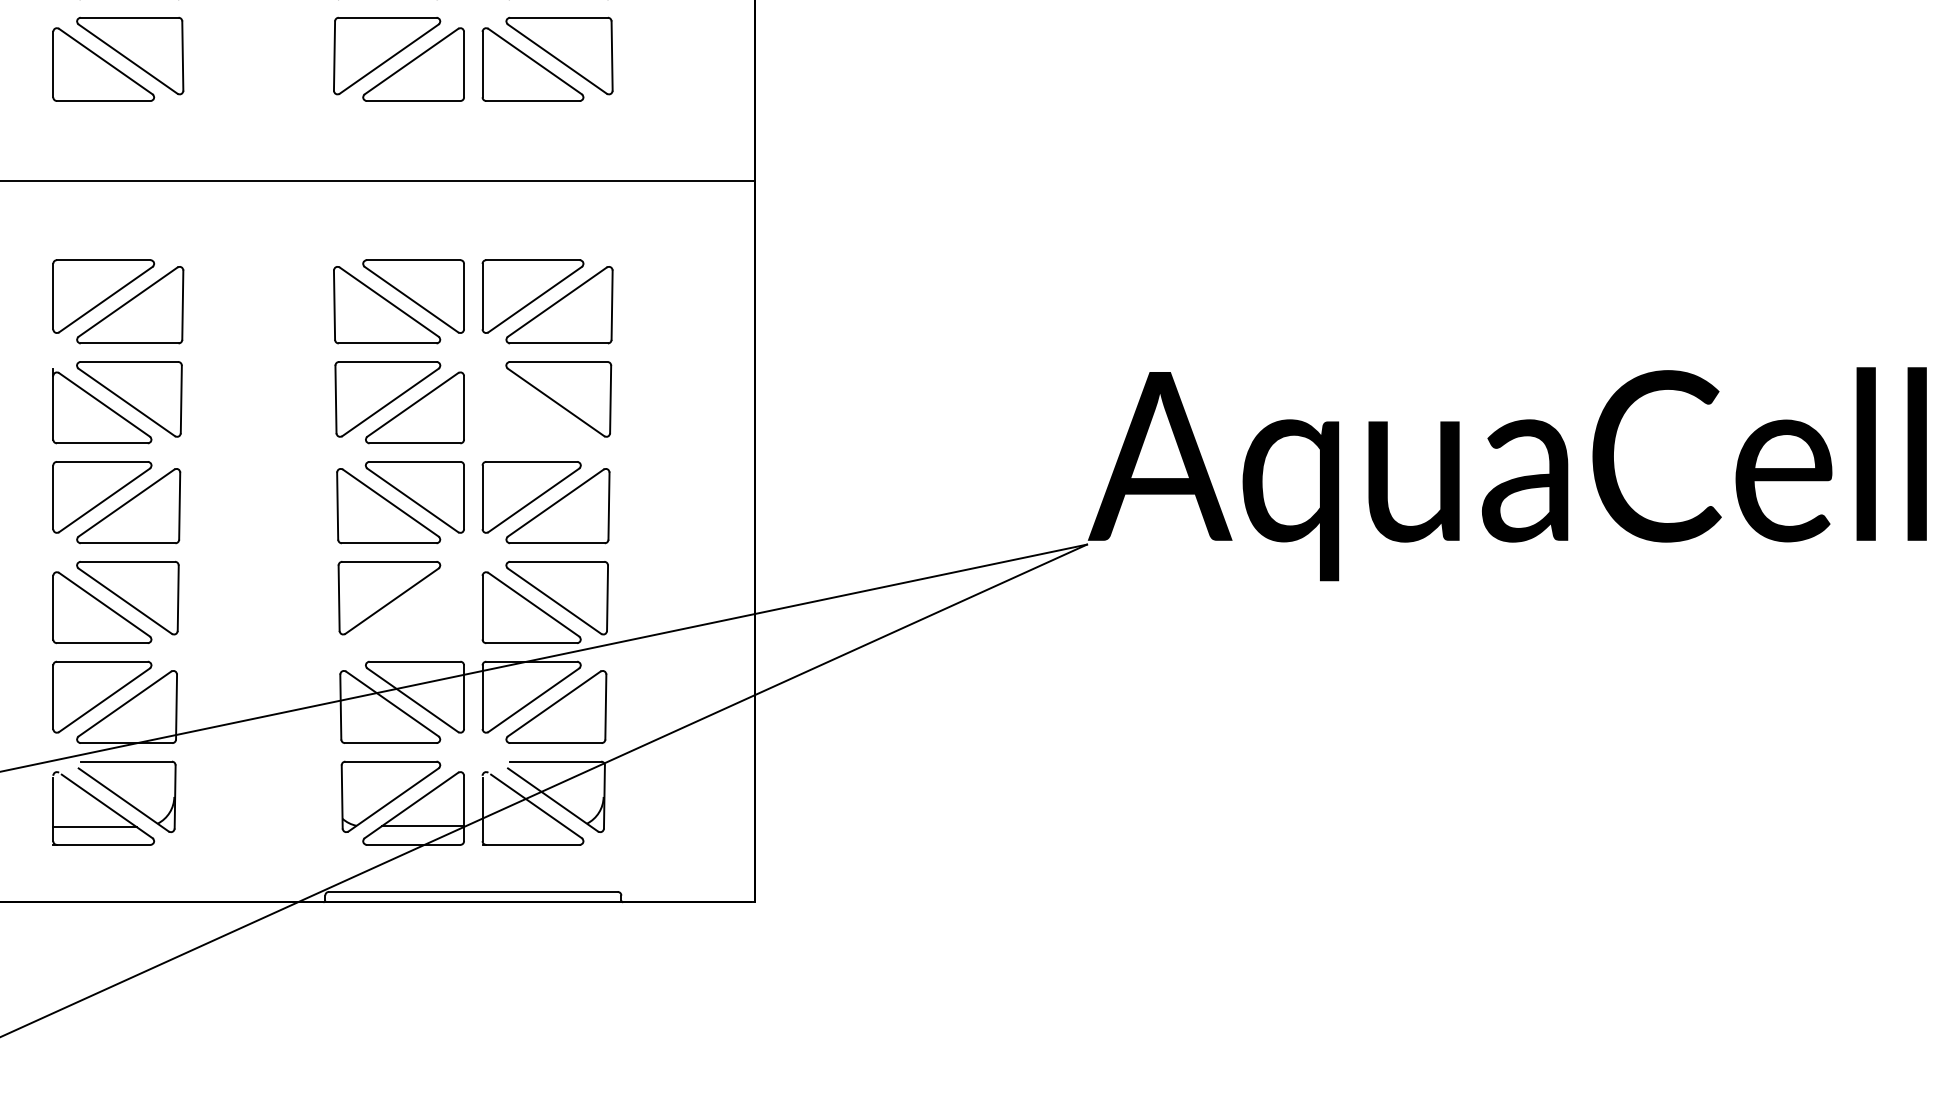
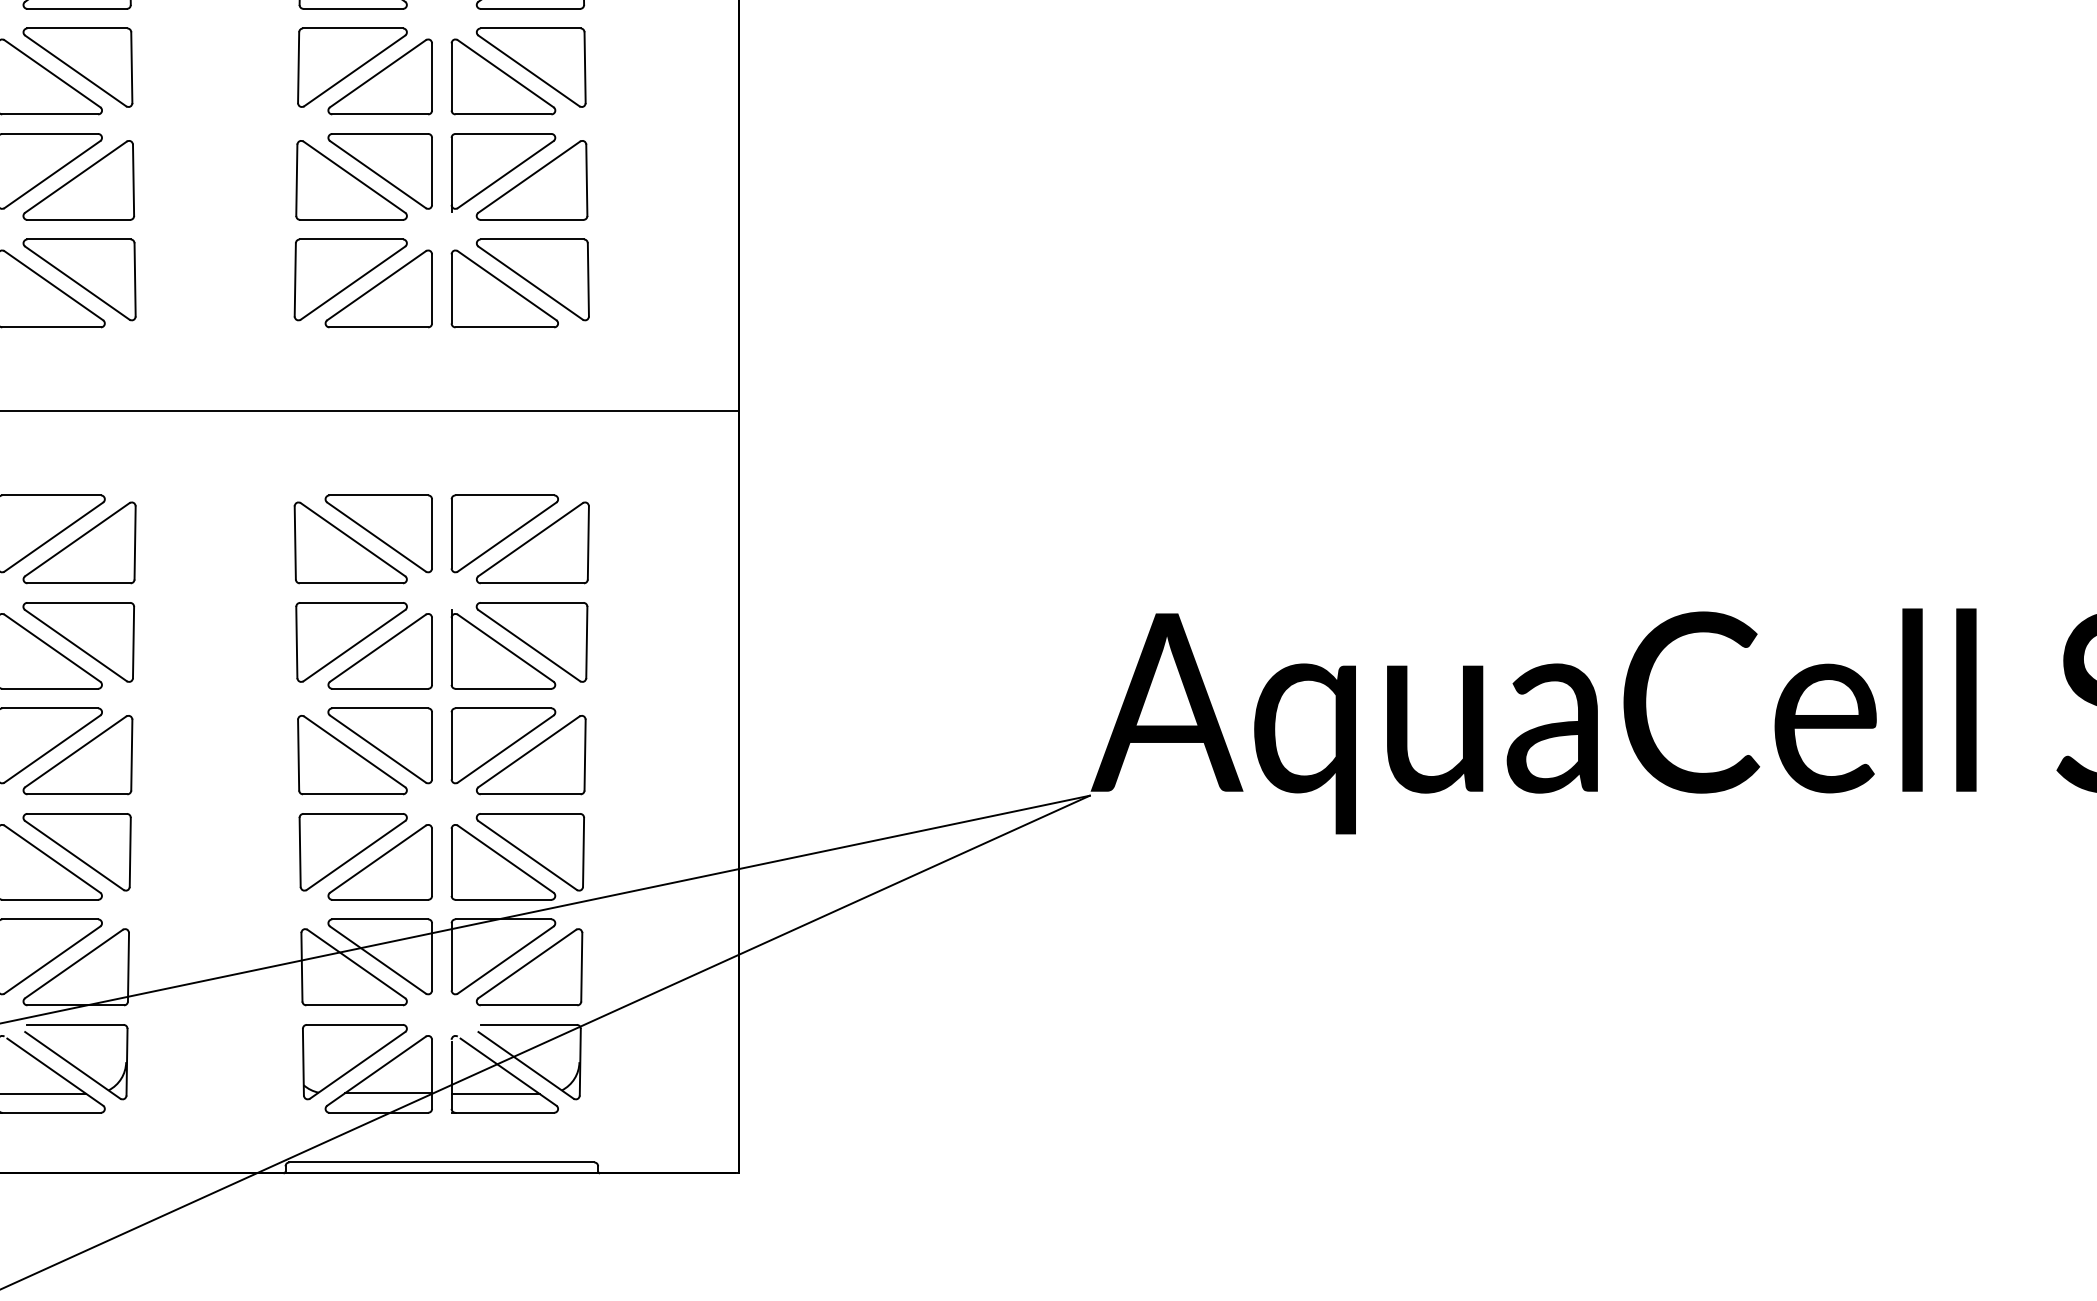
part: (531, 406) -> (503, 649), added
part: (414, 607) -> (379, 862), added
line: (524, 826) -> (495, 1093), added

